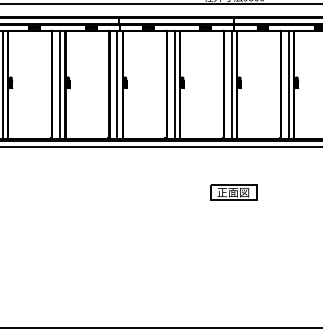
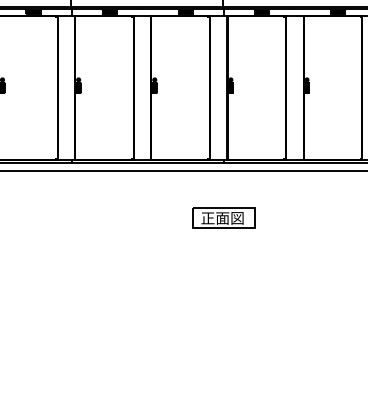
line: (117, 84) -> (68, 87), removed
line: (174, 84) -> (144, 87), removed
line: (231, 84) -> (220, 87), removed
line: (288, 84) -> (296, 87), removed
part: (233, 192) -> (222, 218), moved

